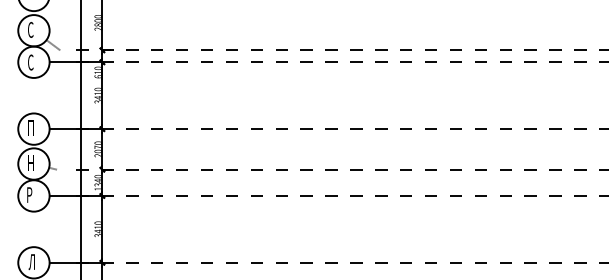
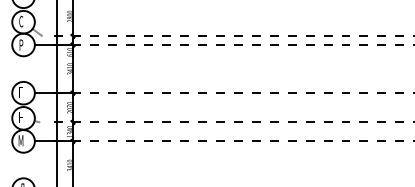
text: (30, 62) -> (21, 45), С -> Р
text: (30, 194) -> (21, 140), Р -> М

